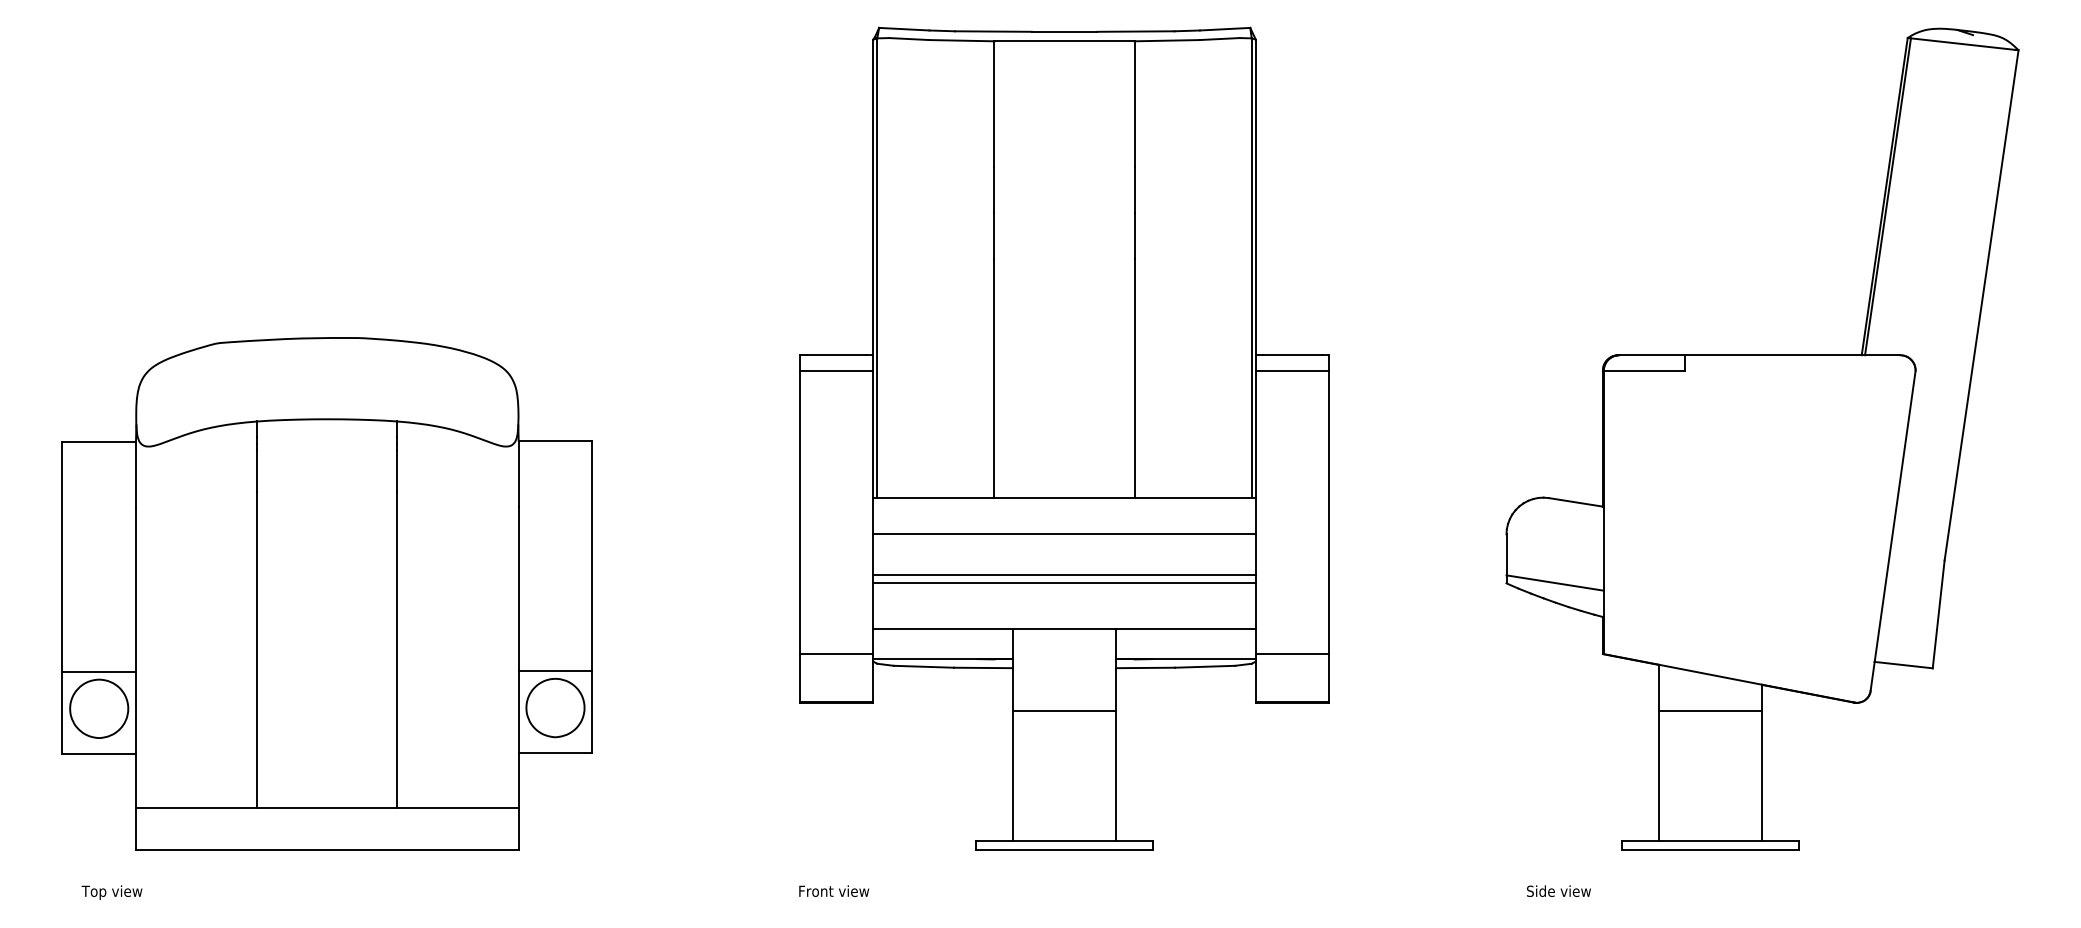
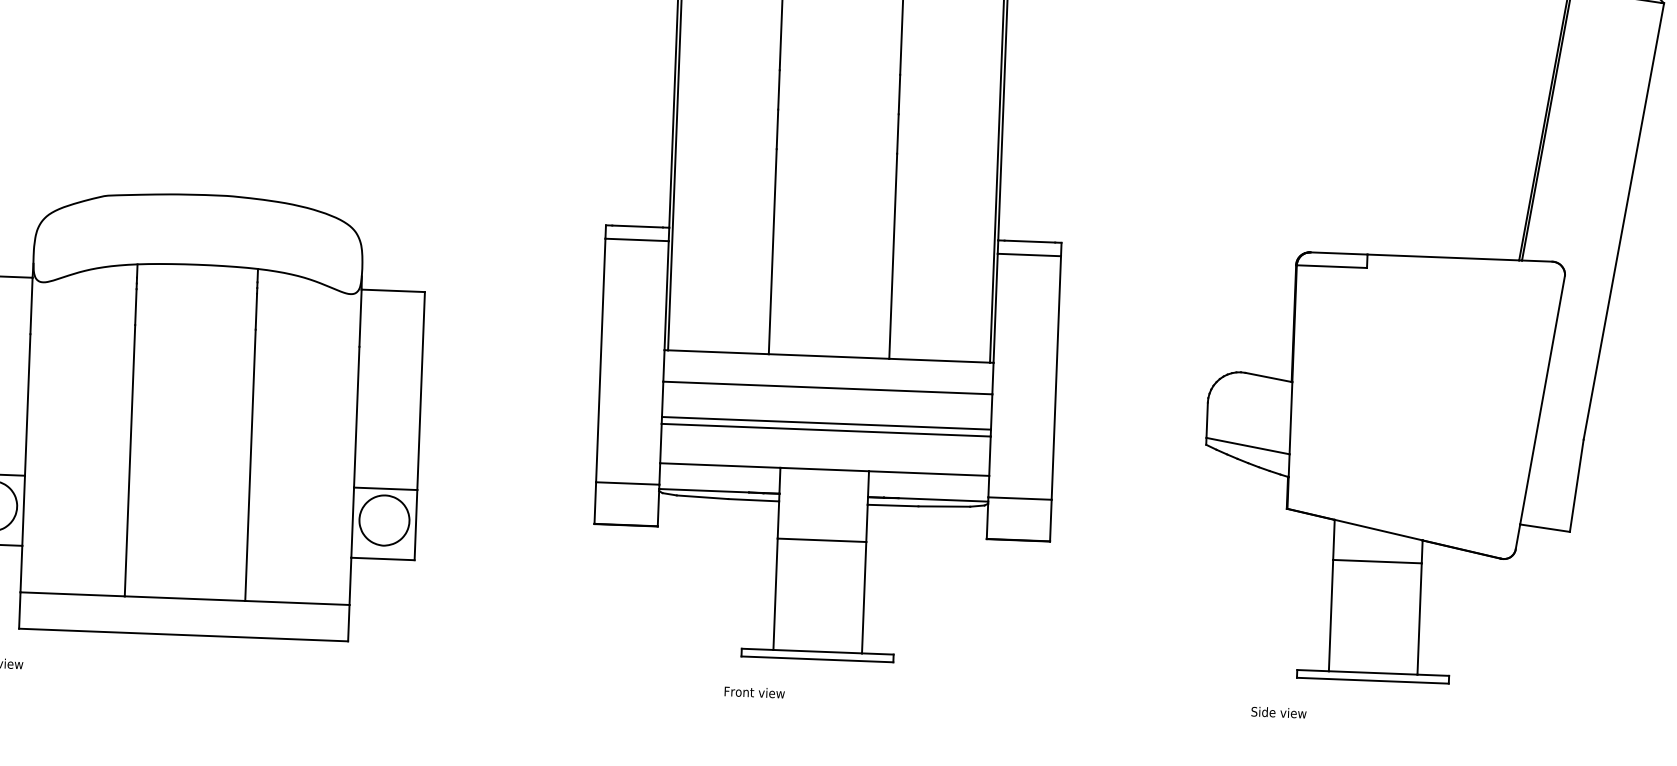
text: (834, 890) -> (755, 691), moved
text: (1558, 890) -> (1278, 712), moved

